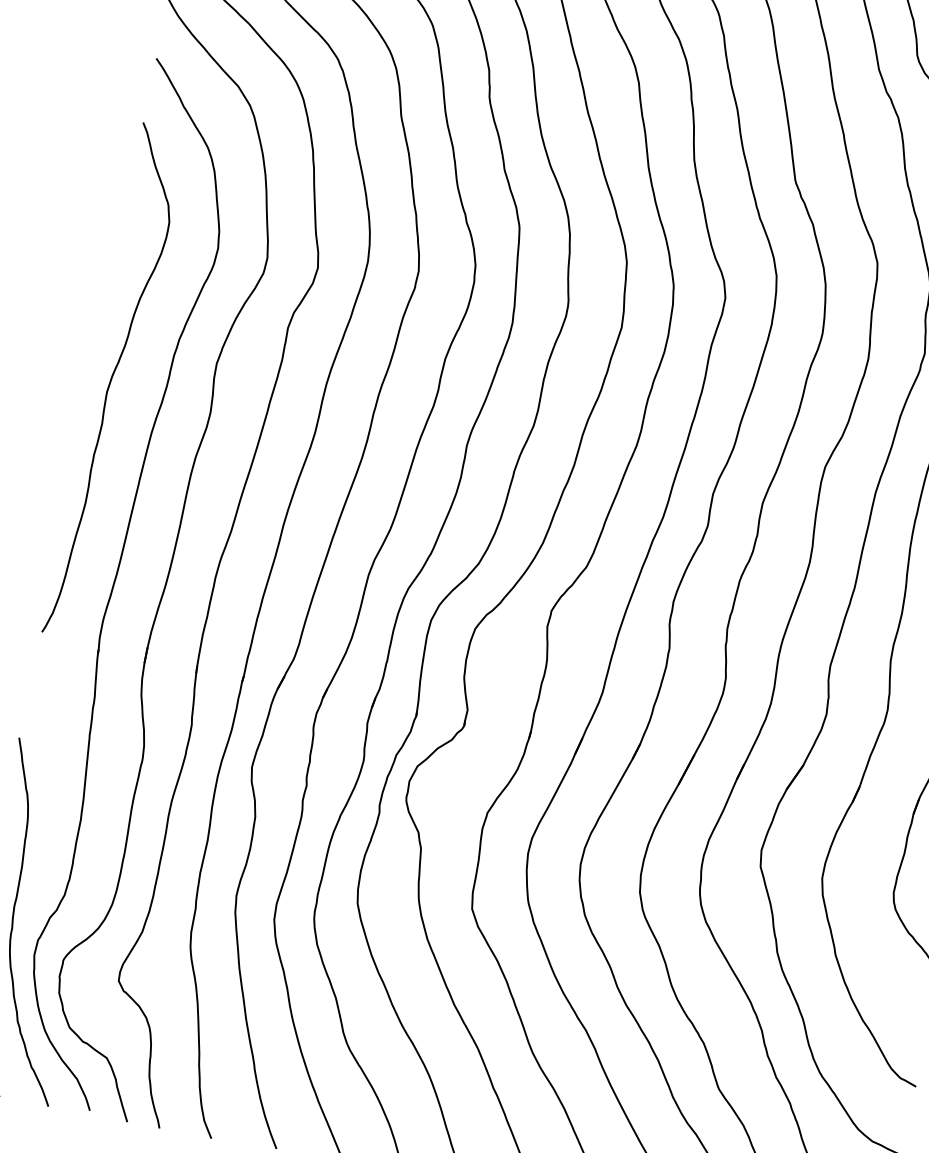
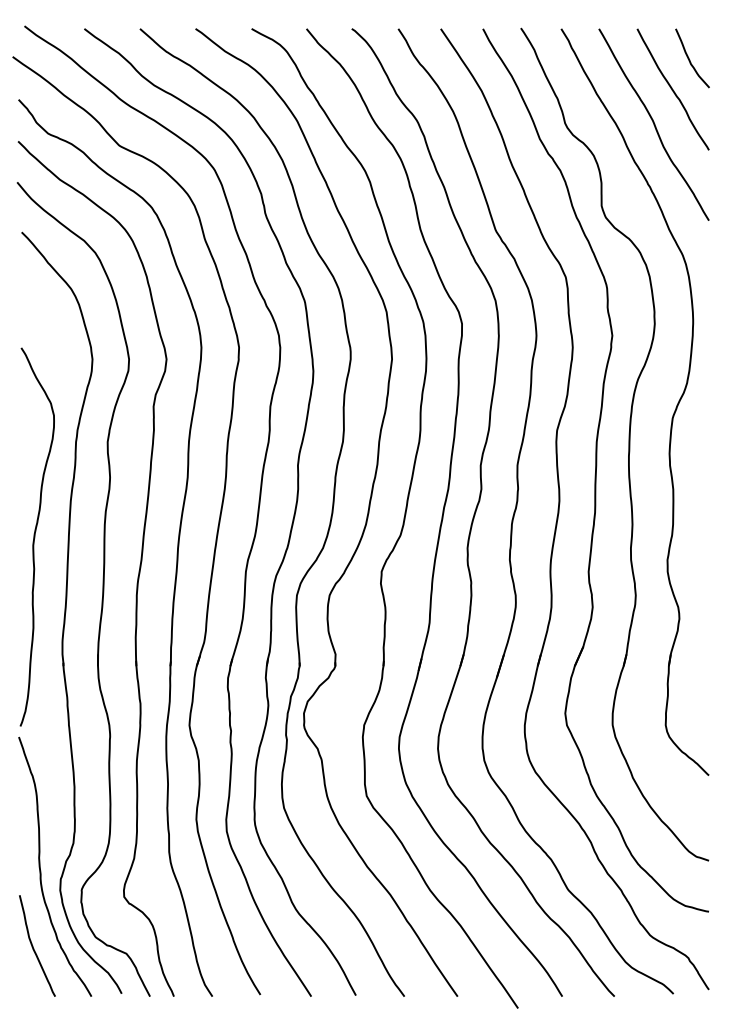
curve: (112, 380) -> (35, 536), moved

